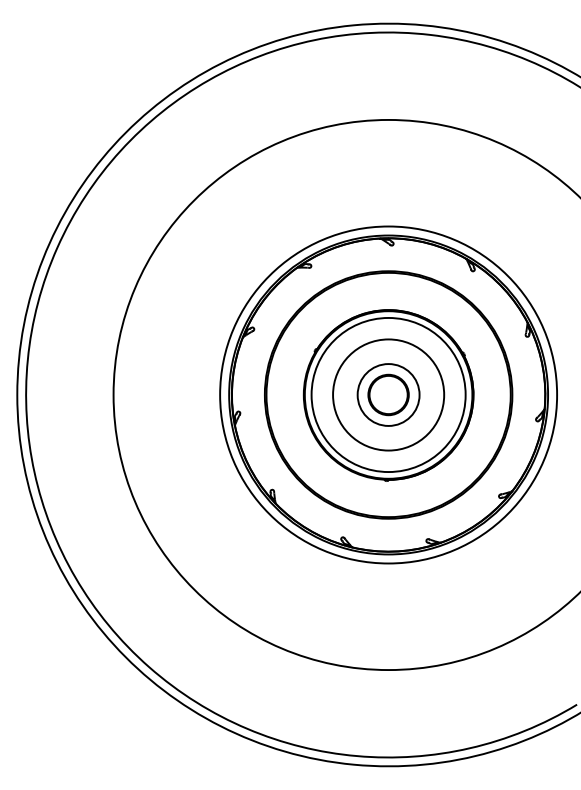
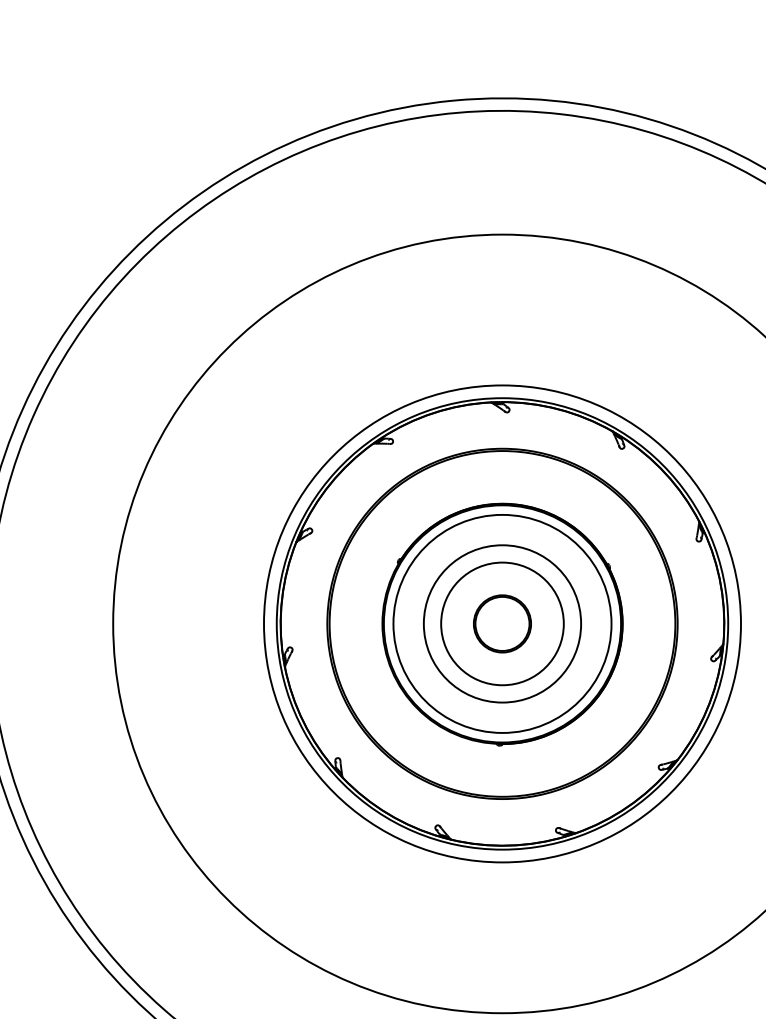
circle: (388, 394) -> (502, 623), size x1.4

